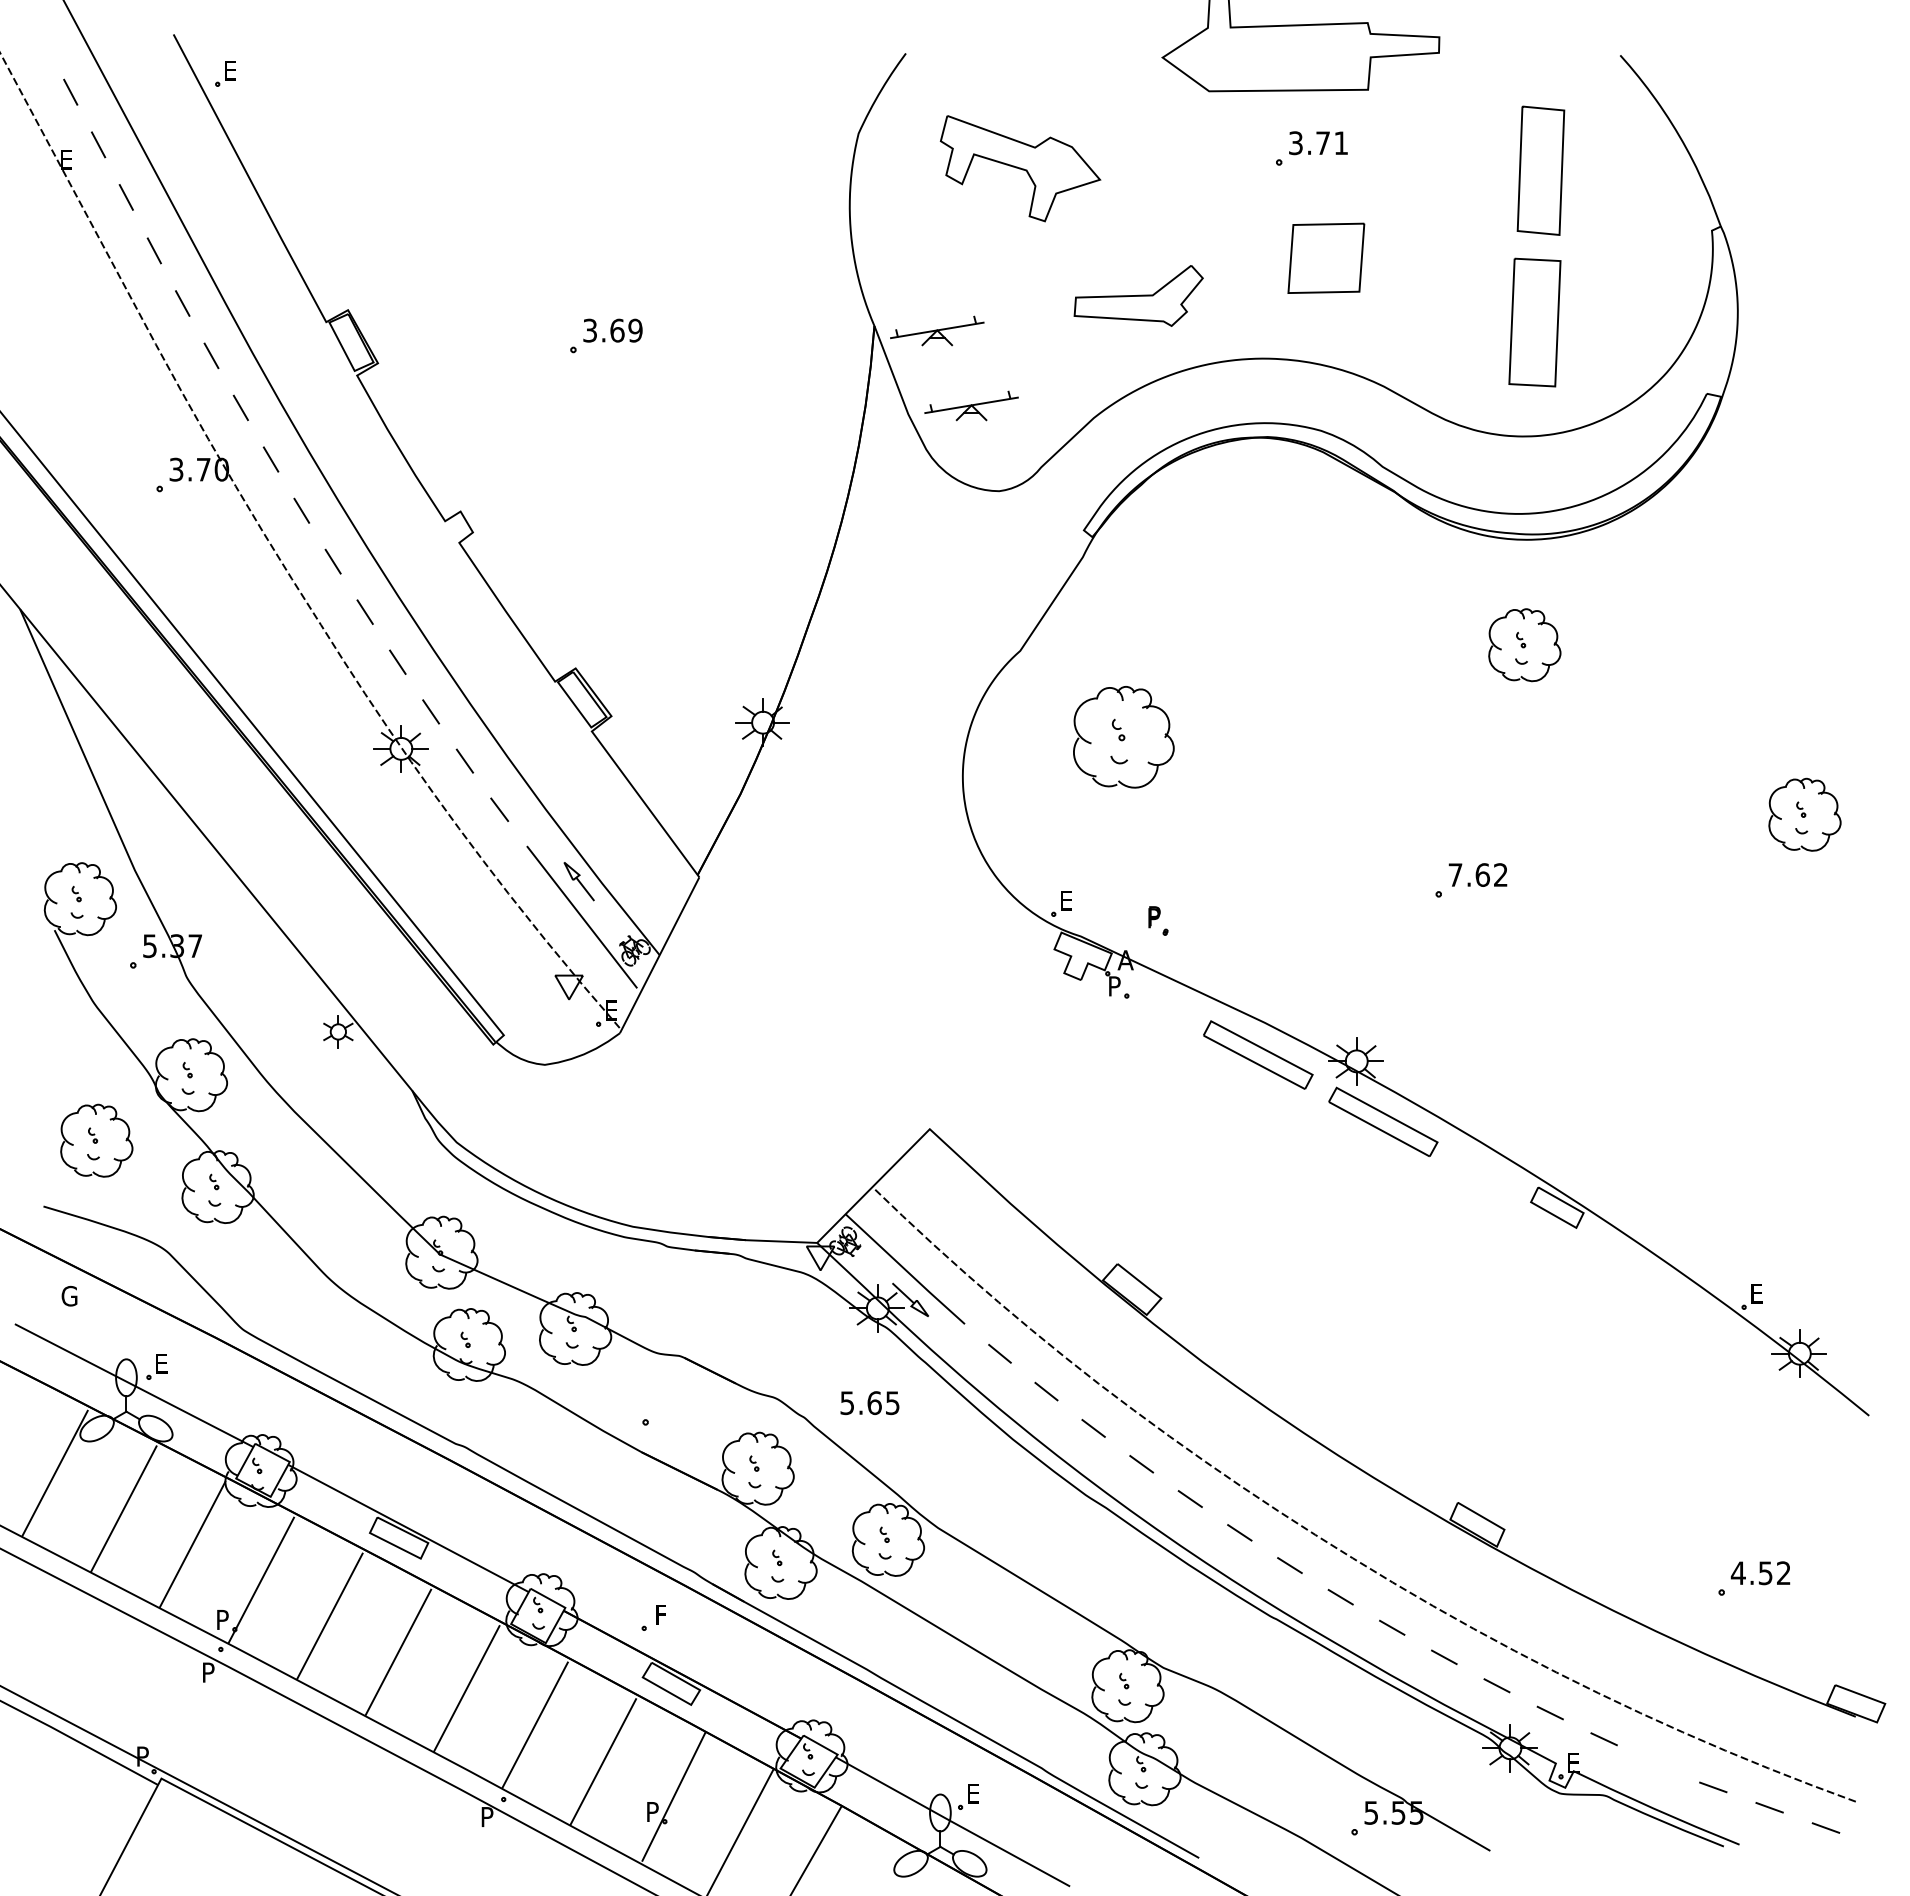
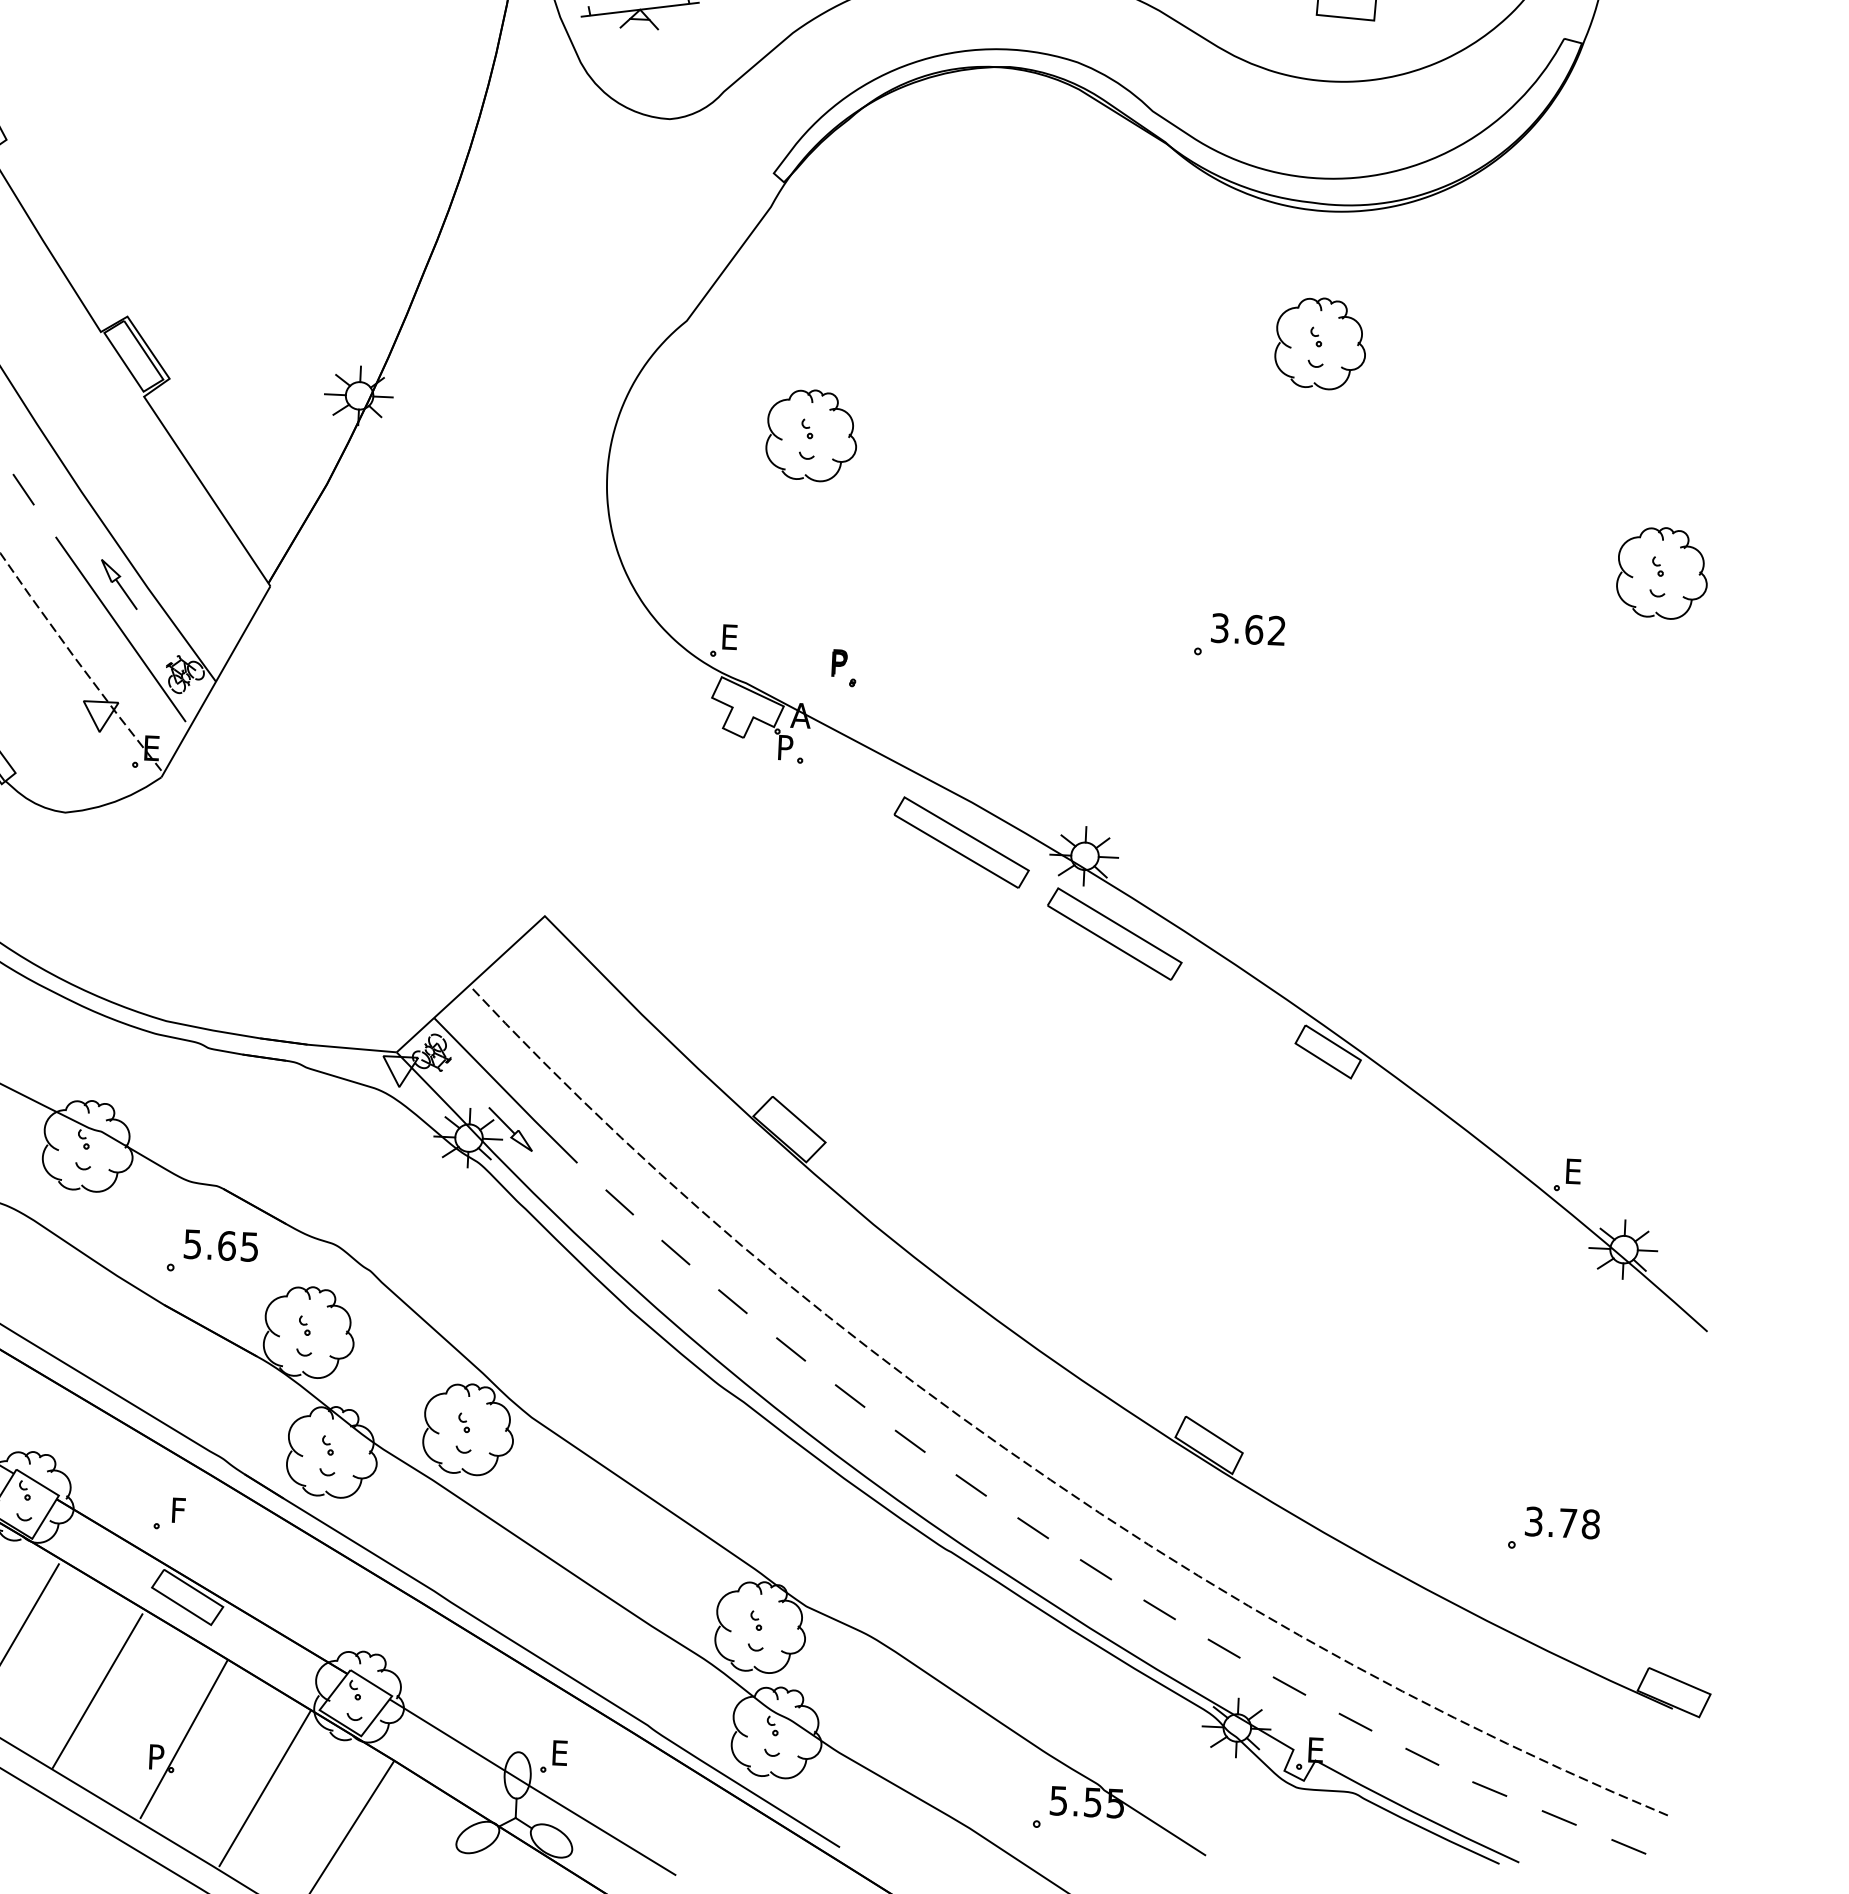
part: (1123, 737) -> (811, 435), size x0.71
text: (1455, 874) -> (1220, 627), 7.62 -> 3.62
text: (869, 1403) -> (220, 1246), moved
text: (1760, 1573) -> (1561, 1523), 4.52 -> 3.78
line: (1658, 1763) -> (1422, 1755), added

